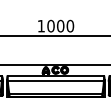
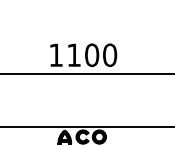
text: (50, 25) -> (73, 53), 1000 -> 1100

